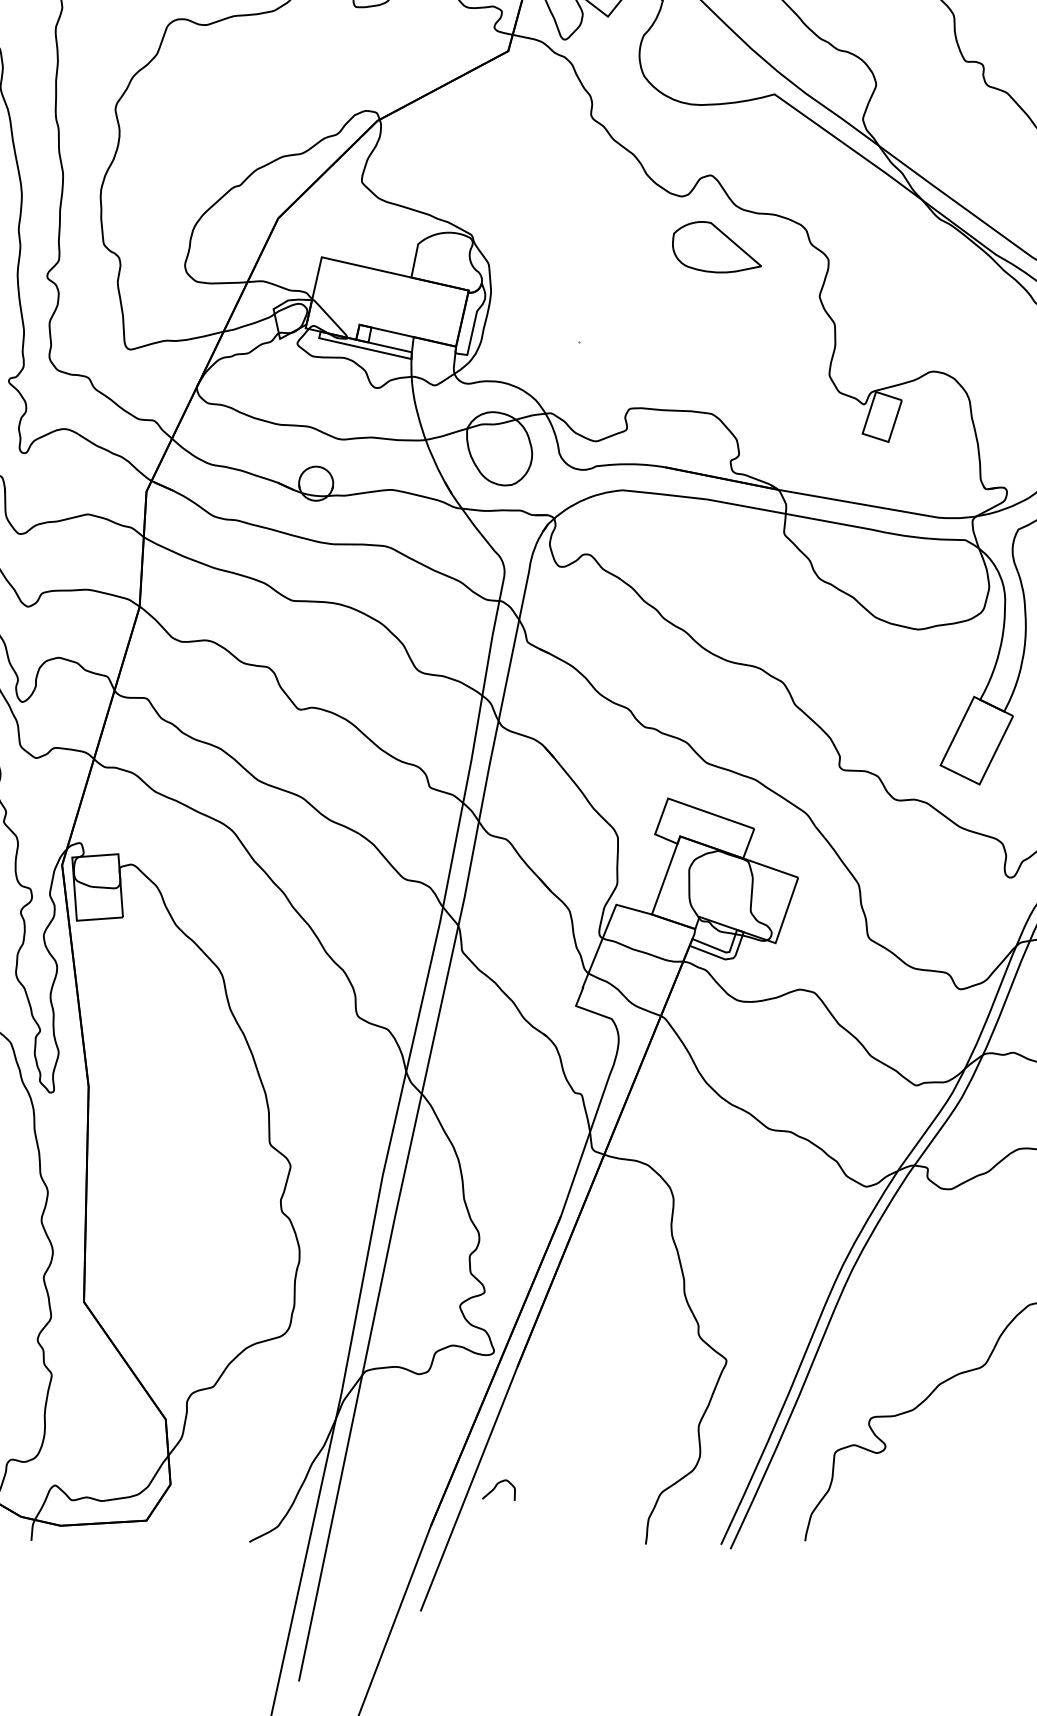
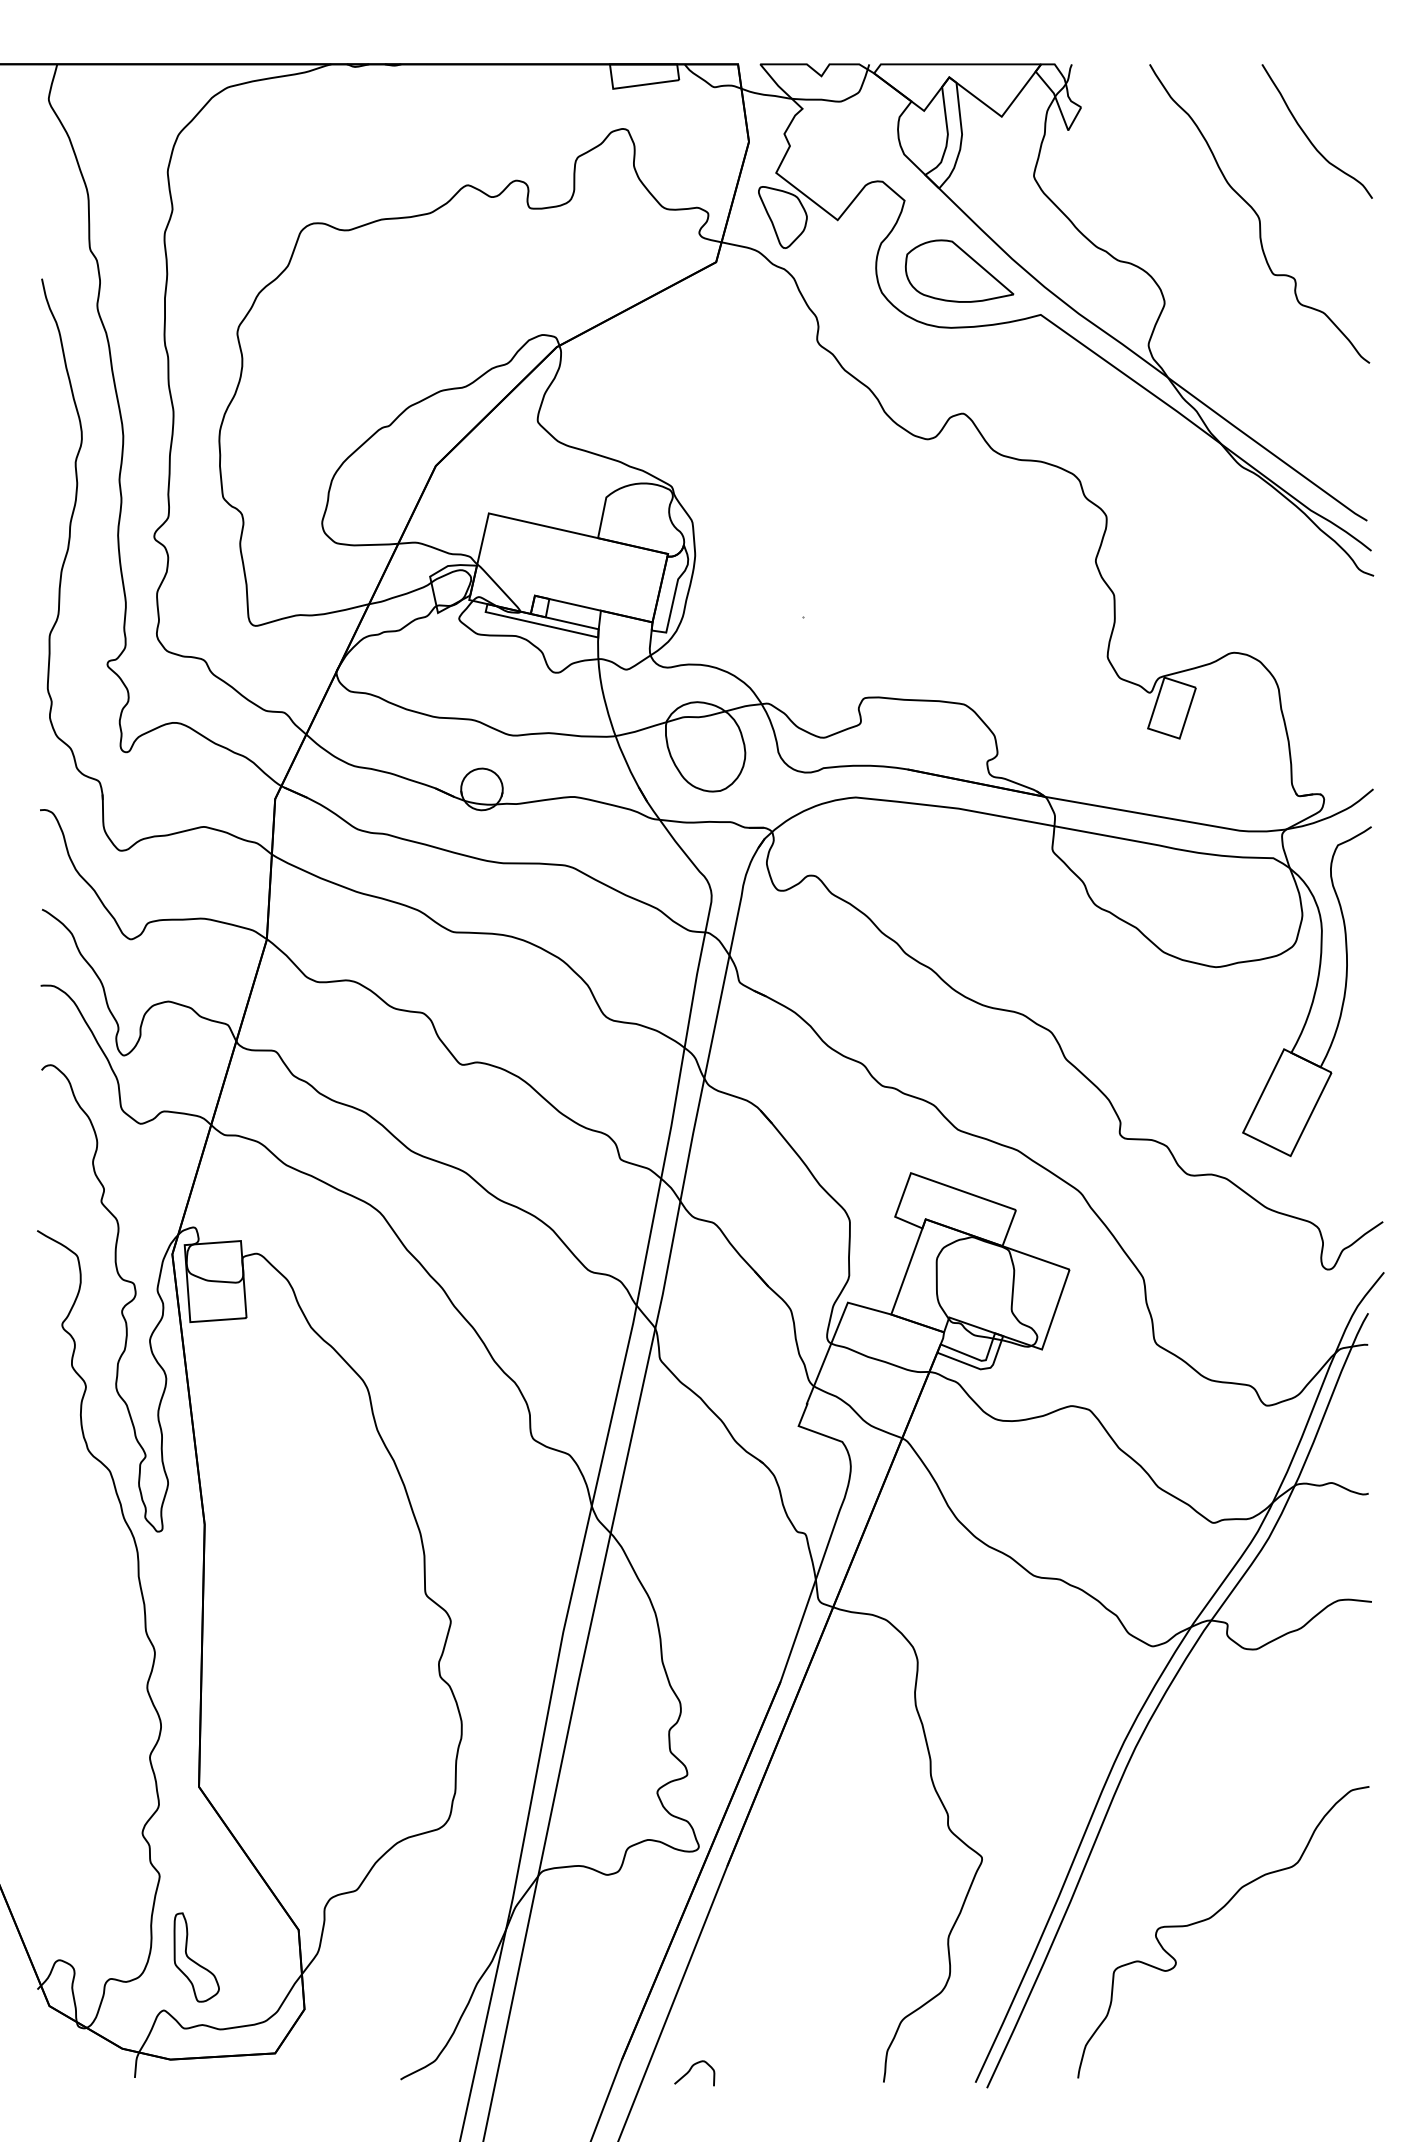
part: (716, 246) -> (959, 270), moved
part: (81, 1441) -> (196, 1957), added
curve: (495, 1488) -> (690, 2071), moved

